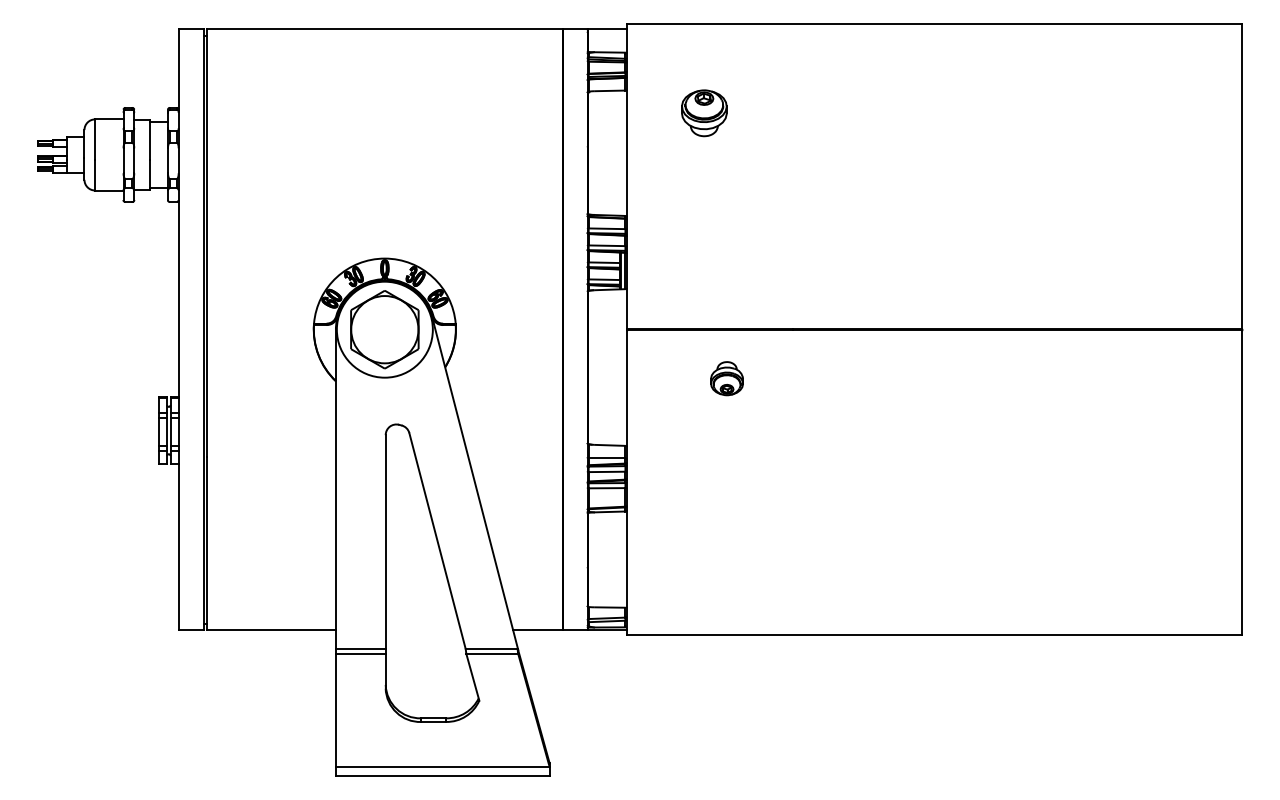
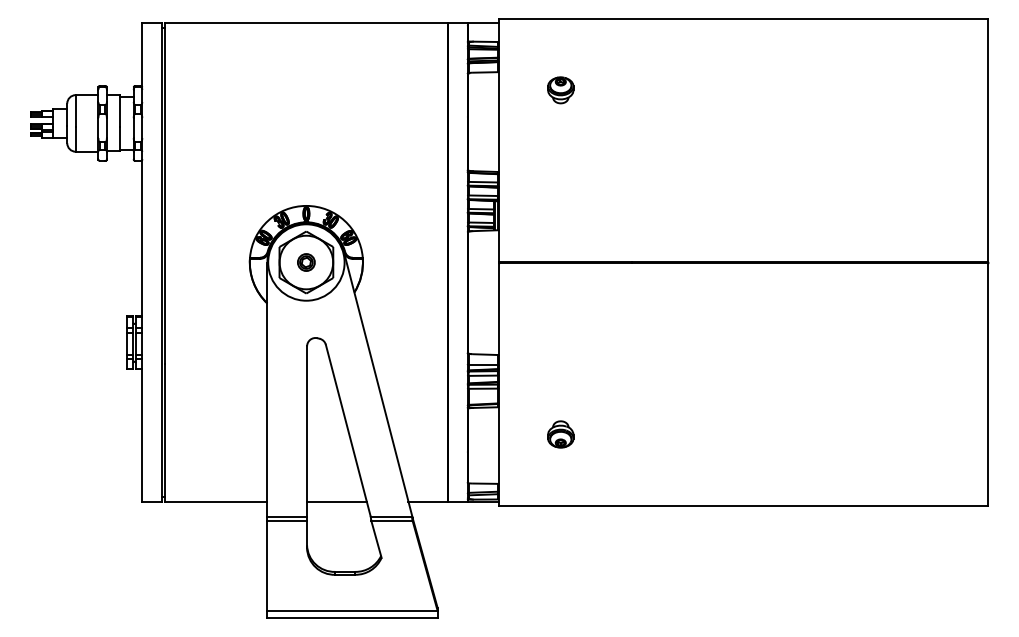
part: (704, 113) -> (560, 90), size x0.71
part: (384, 329) -> (306, 262), added
part: (726, 378) -> (560, 434), moved
line: (422, 629) -> (336, 501), added

